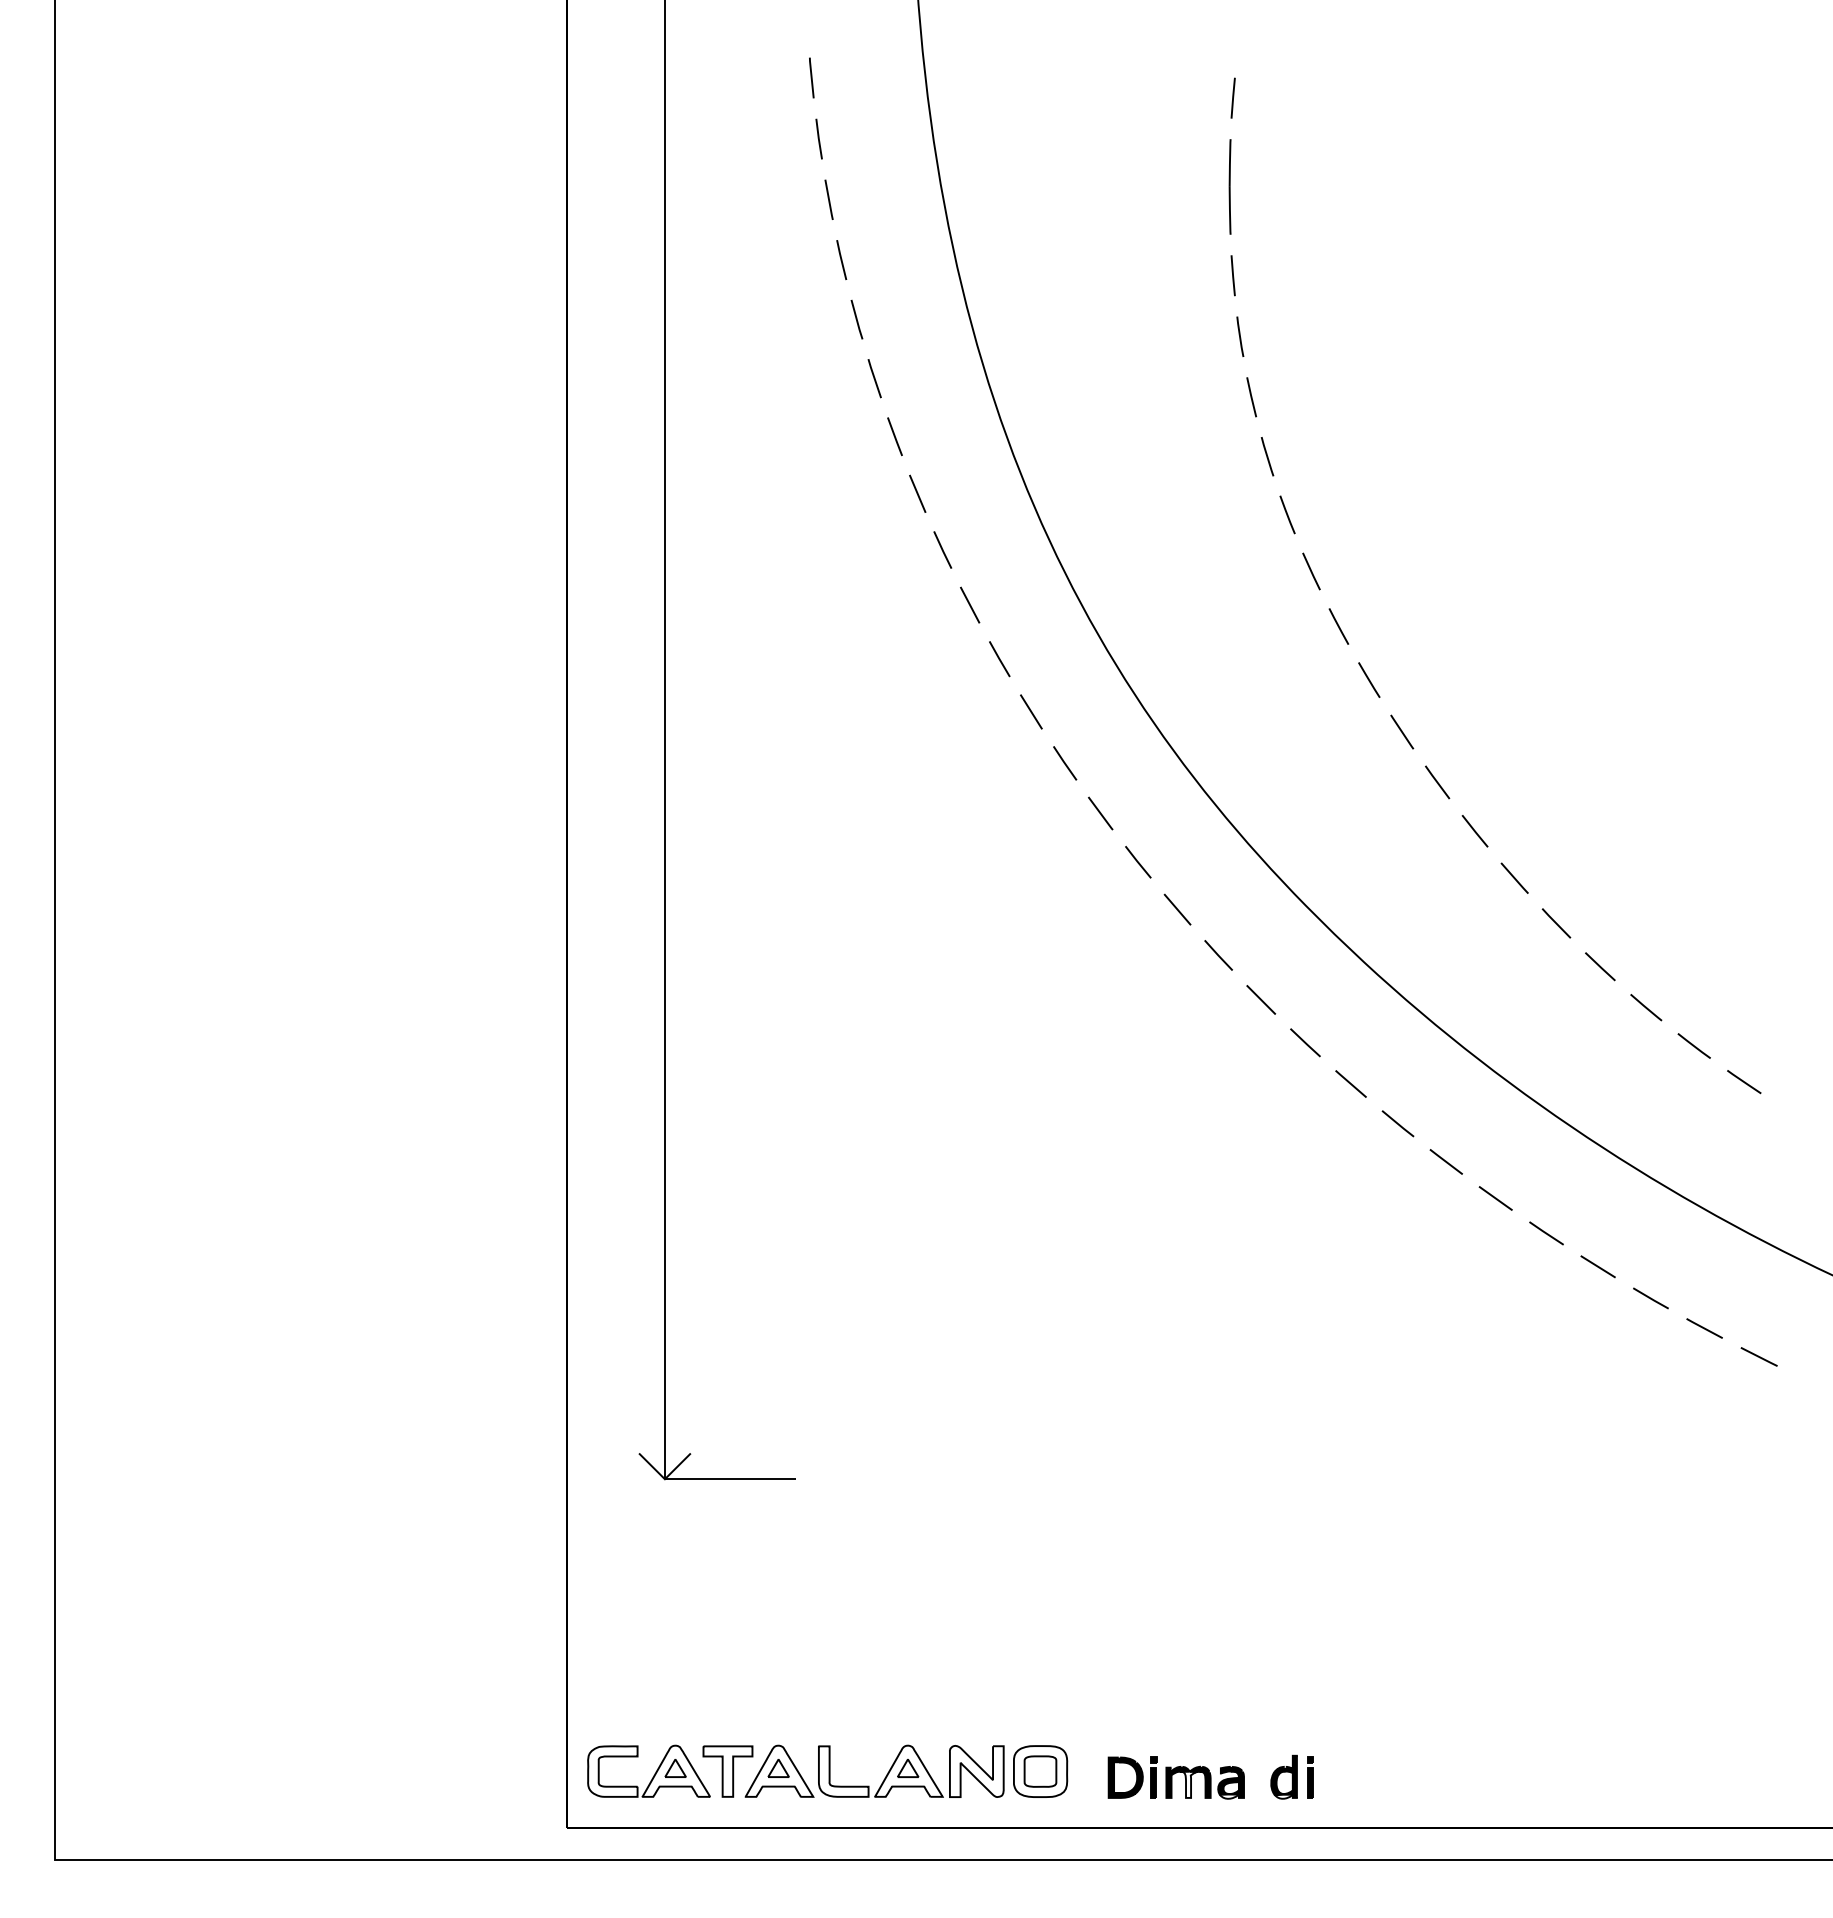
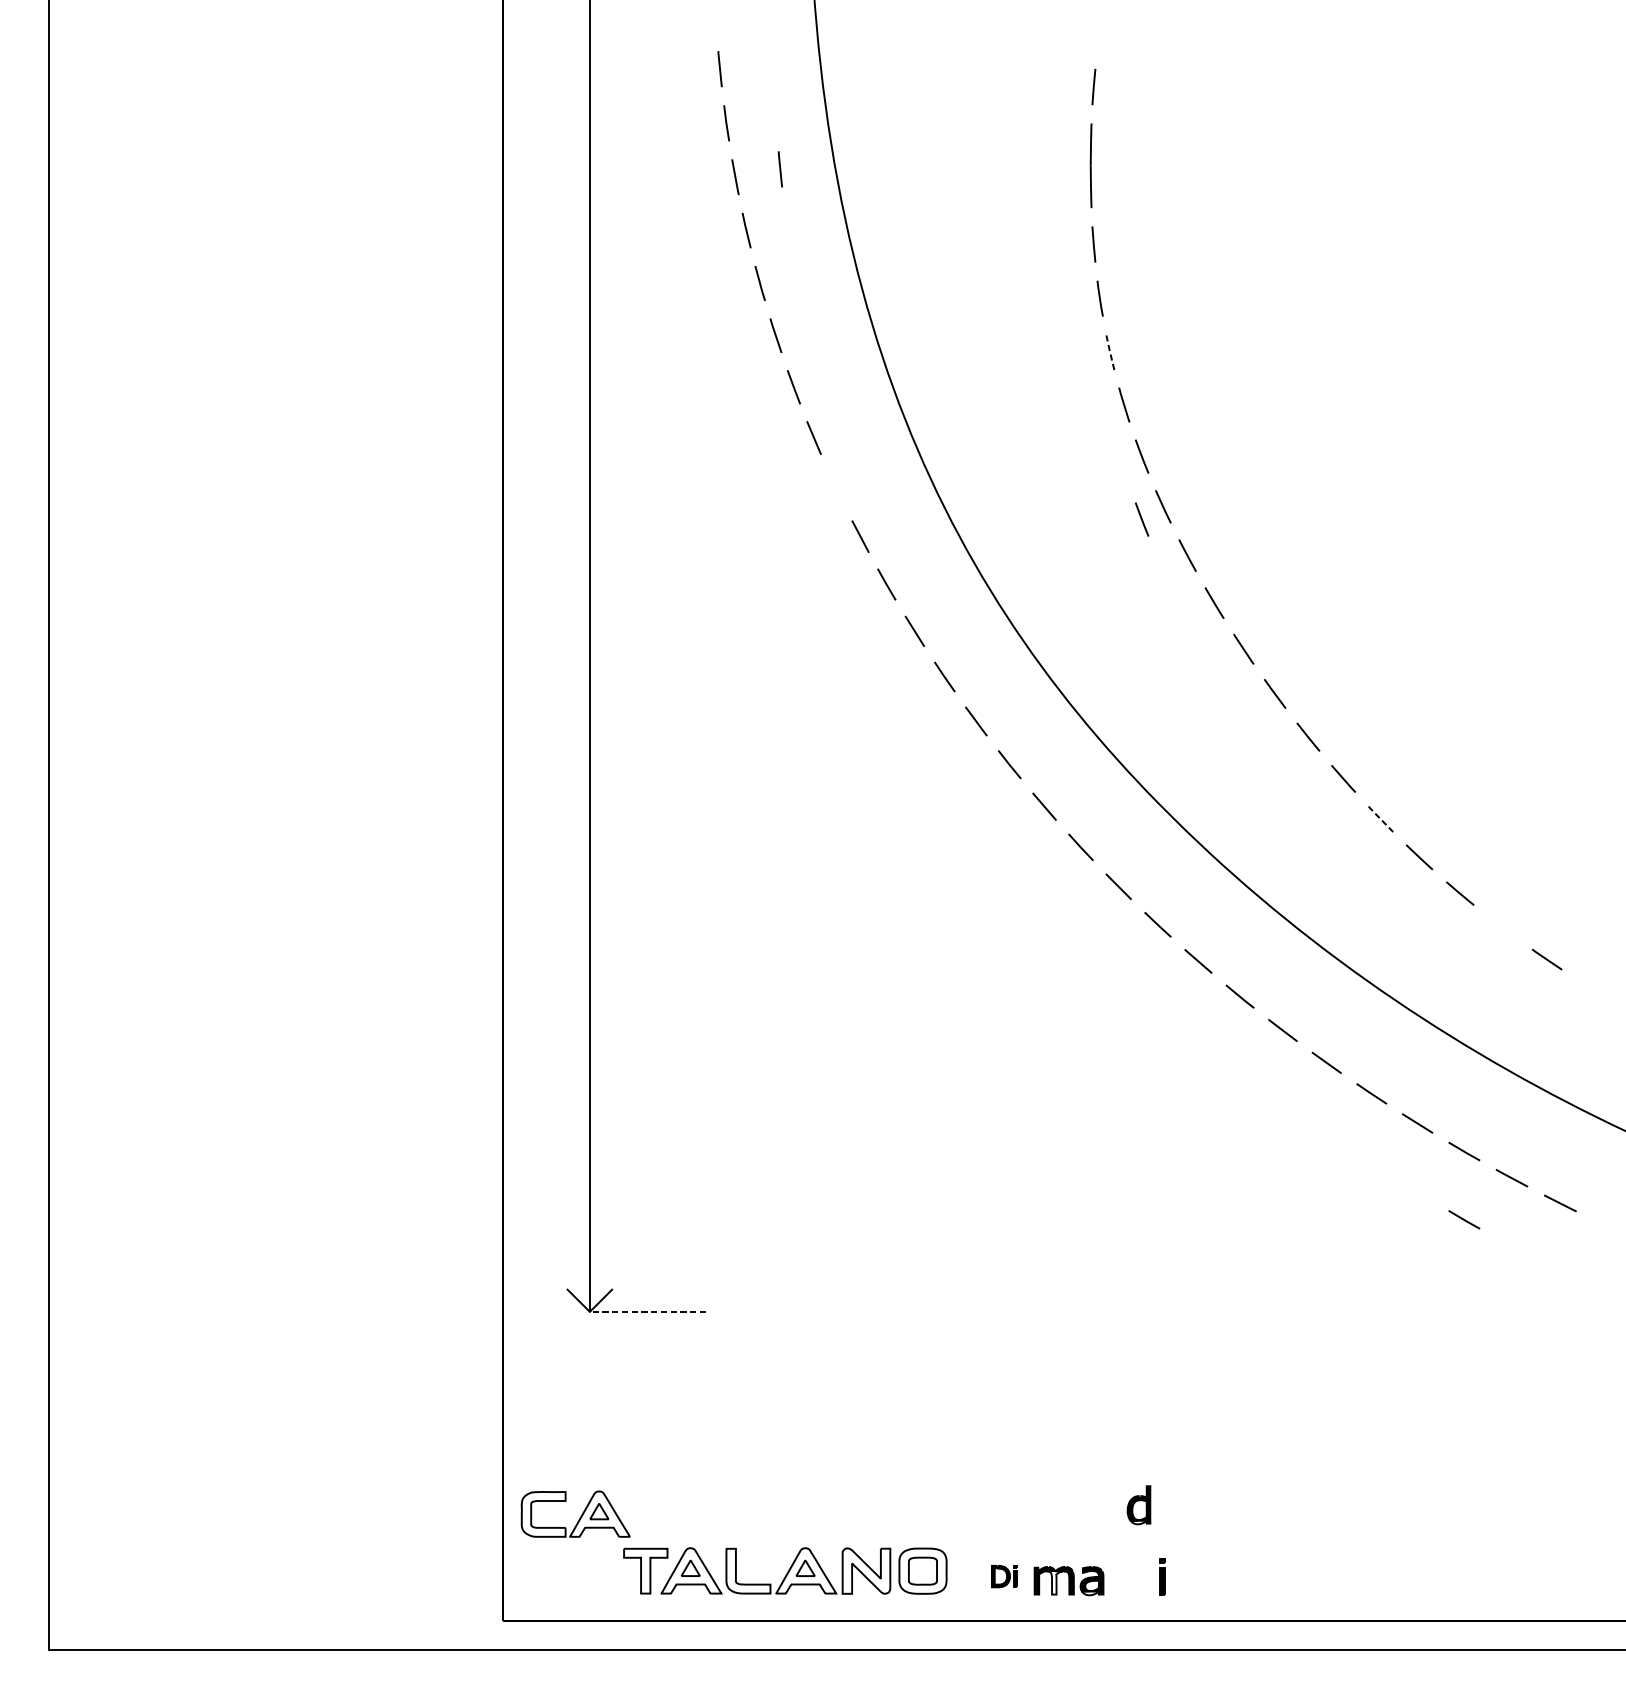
line: (879, 190) -> (780, 168), added
line: (1251, 396) -> (1110, 351), solid -> dashed
line: (942, 549) -> (836, 487), removed
line: (1287, 585) -> (1142, 519), added
line: (1555, 922) -> (1379, 818), solid -> dashed
line: (1693, 1045) -> (1502, 927), removed
line: (1650, 1375) -> (1463, 1219), added
line: (730, 1479) -> (648, 1312), solid -> dashed
part: (654, 1773) -> (580, 1516), moved
part: (1283, 1776) -> (1138, 1504), moved
part: (1132, 1777) -> (1004, 1576), size x0.6

